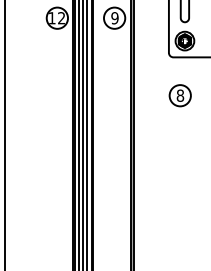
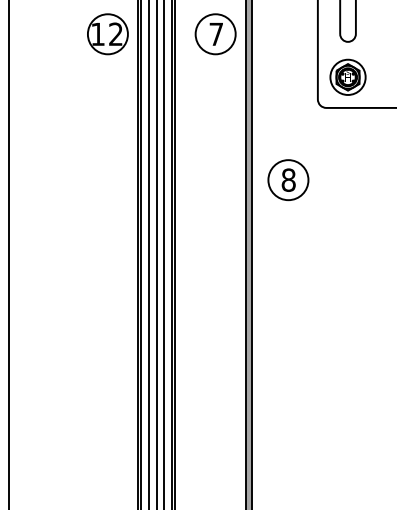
text: (114, 18) -> (215, 34), 9 -> 7
part: (179, 95) -> (286, 179), moved

